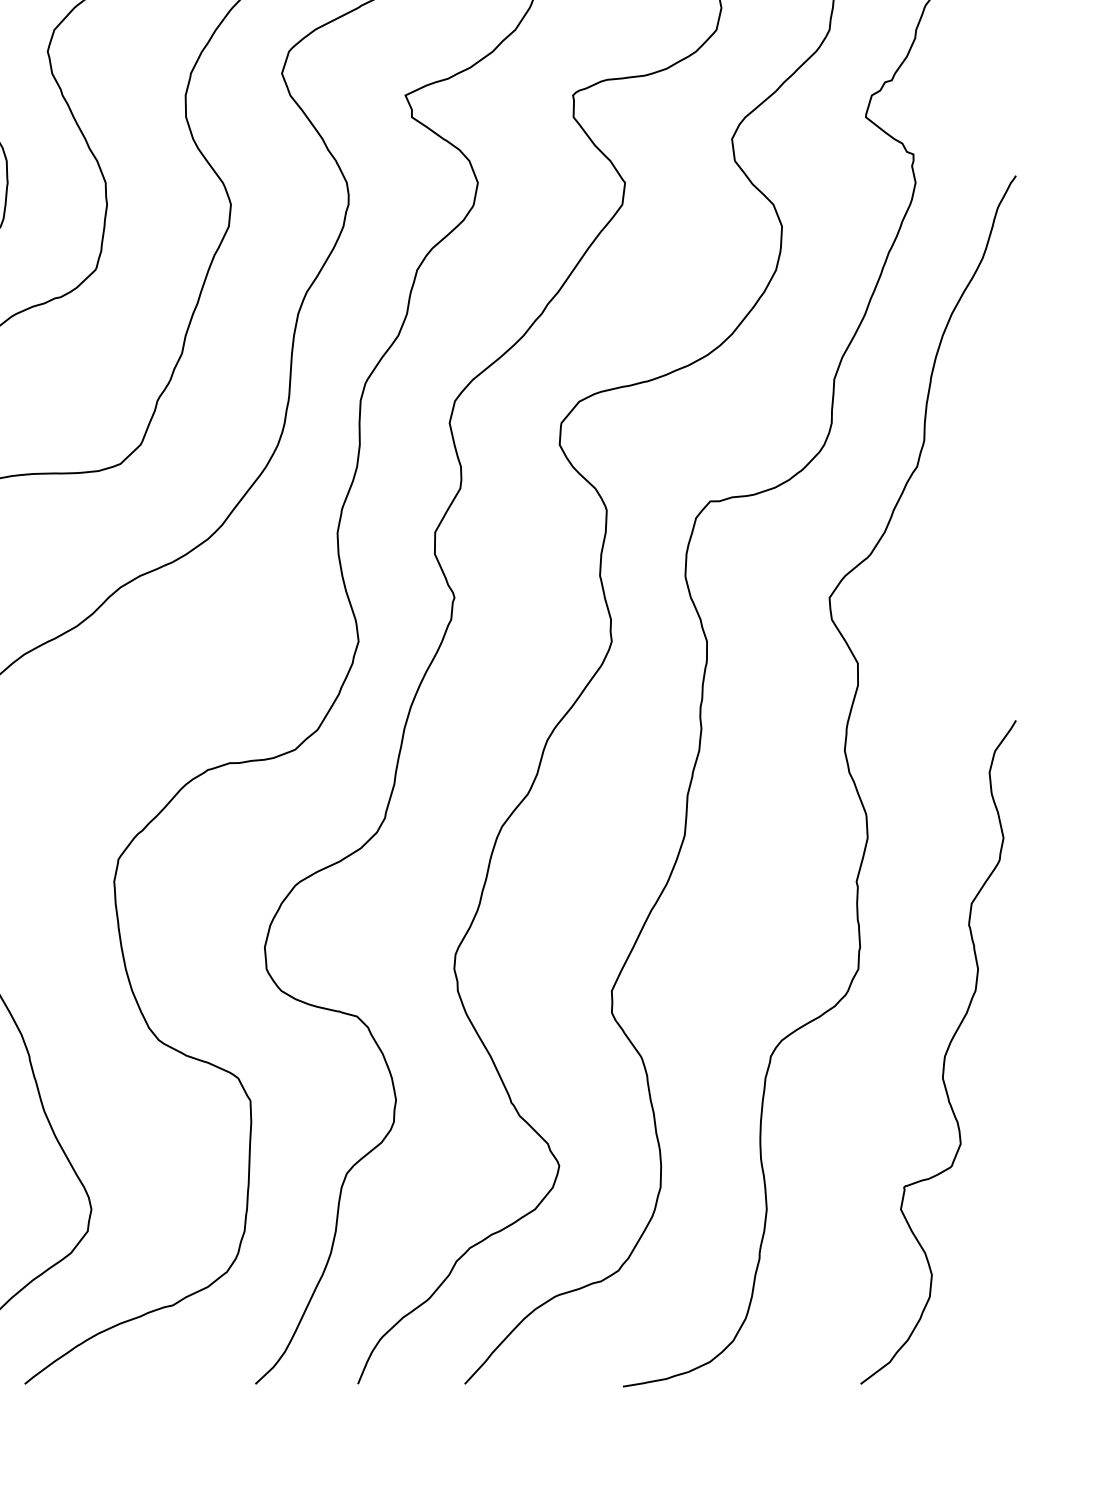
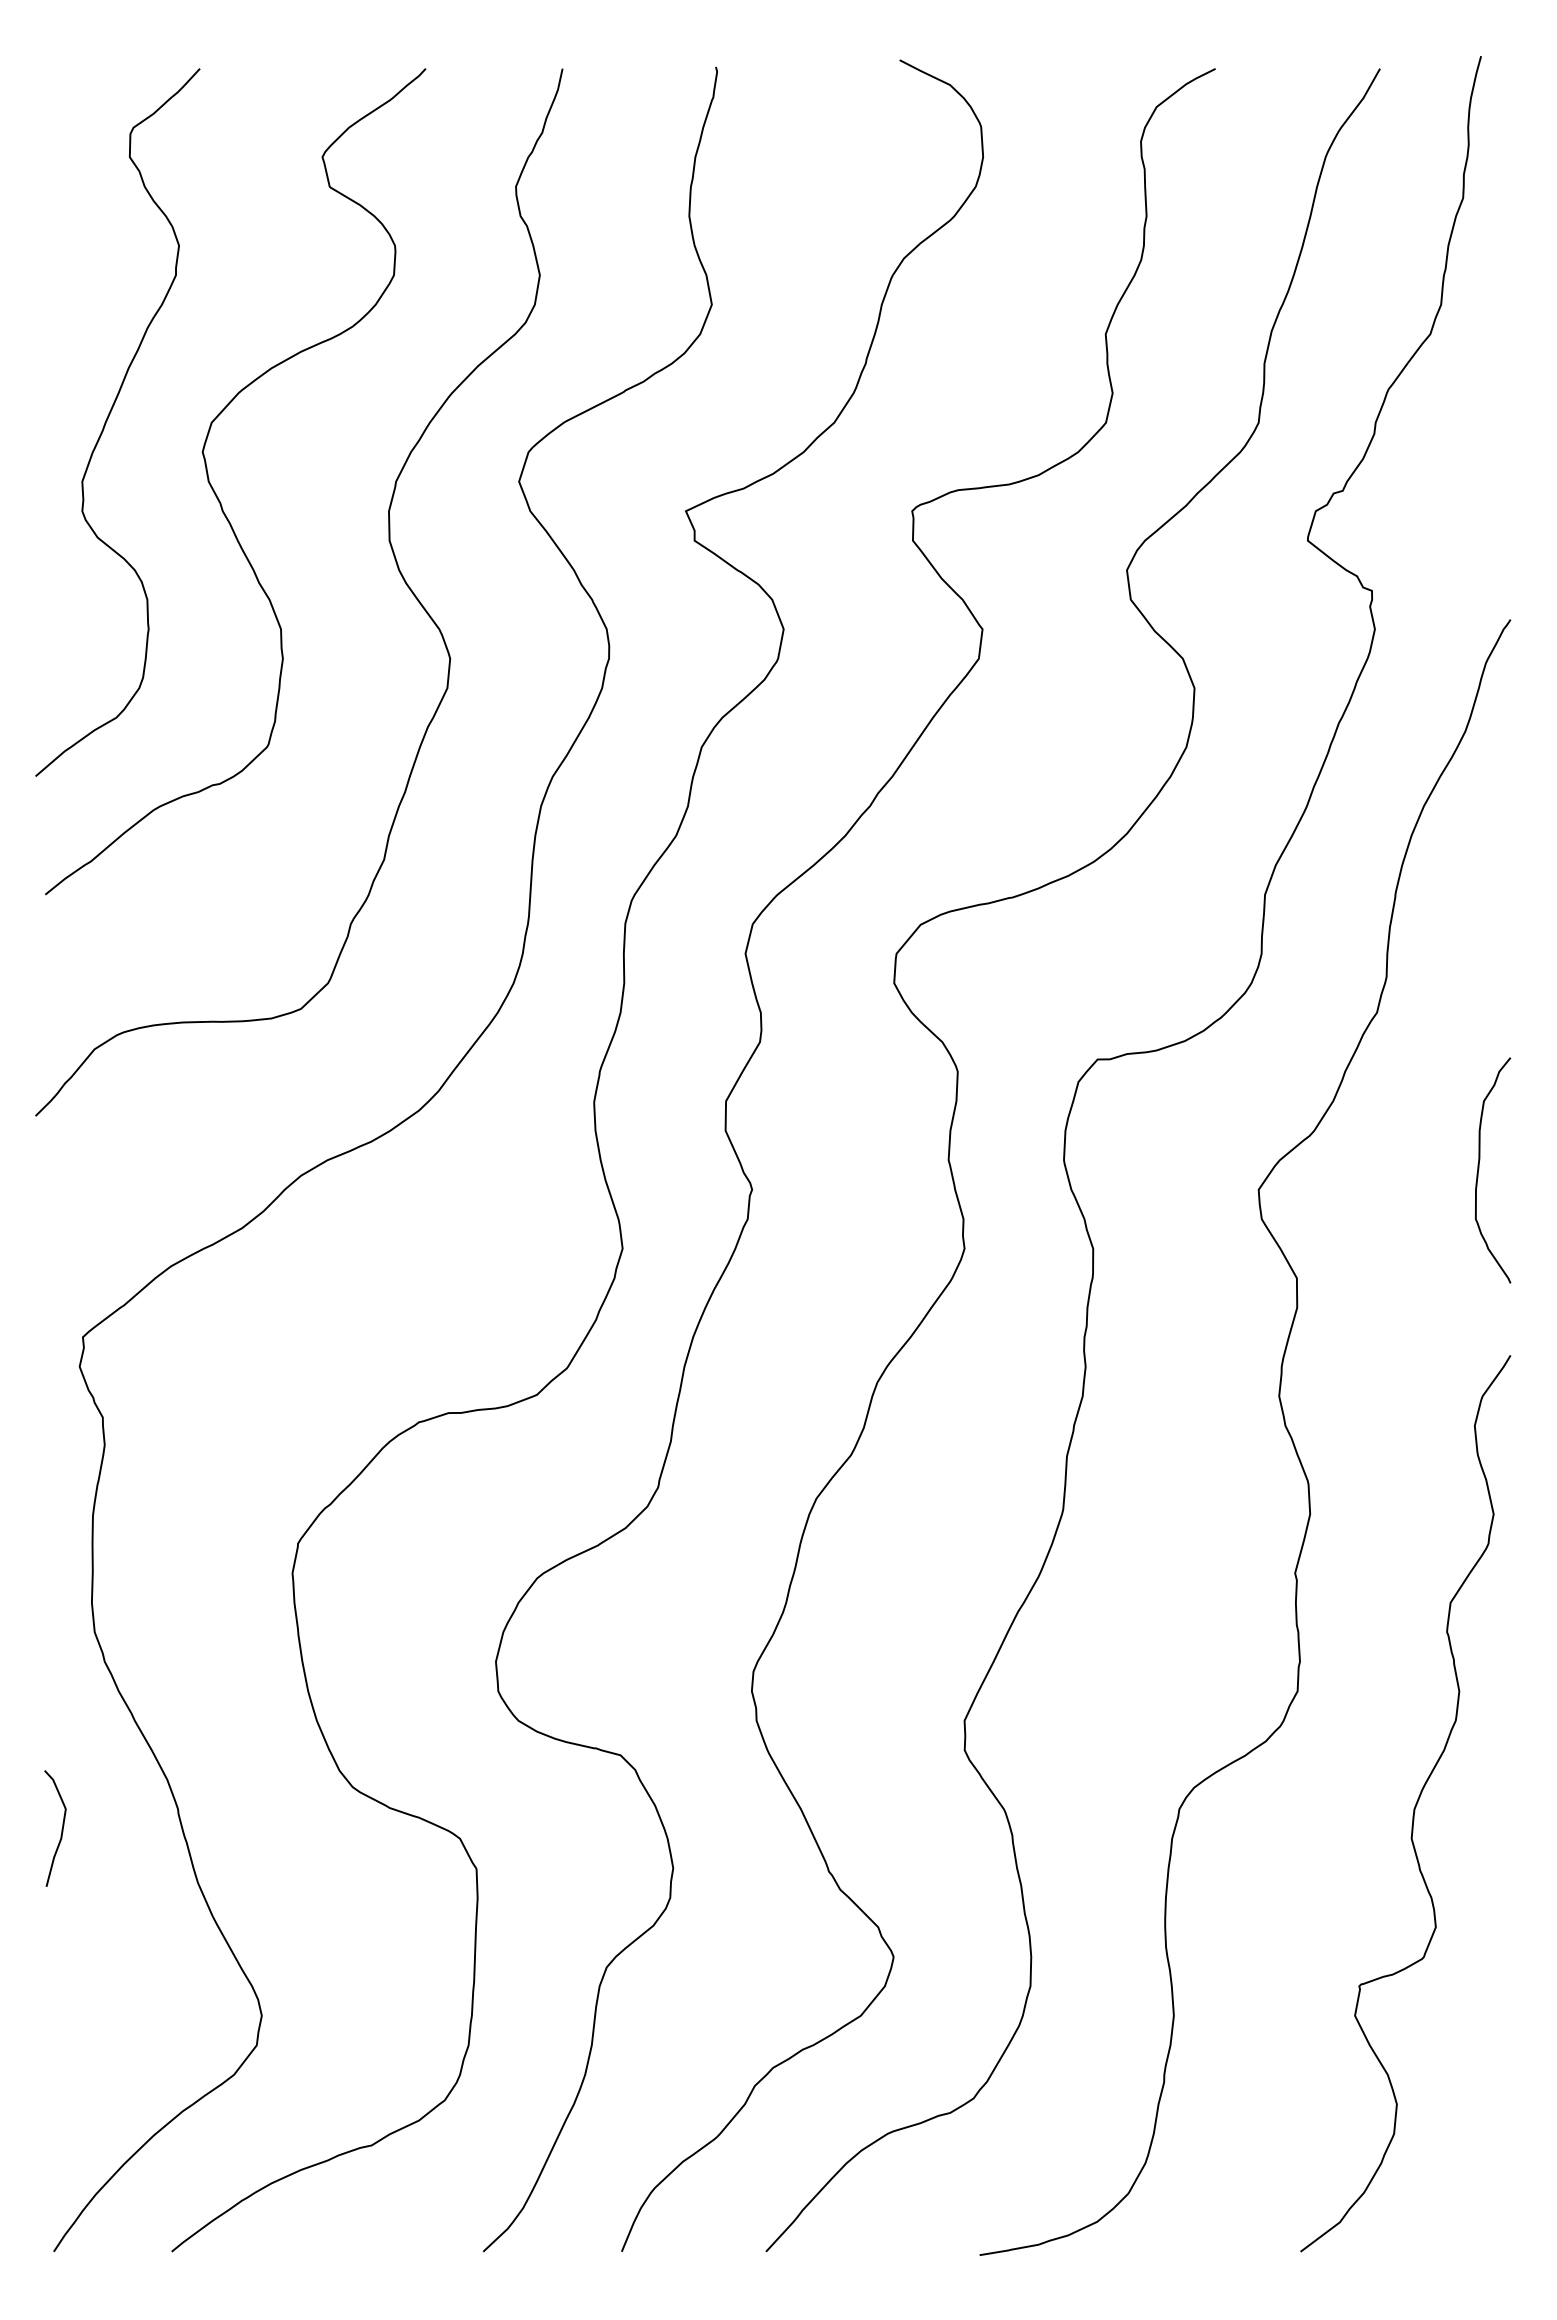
curve: (993, 582) -> (1479, 1169), added

